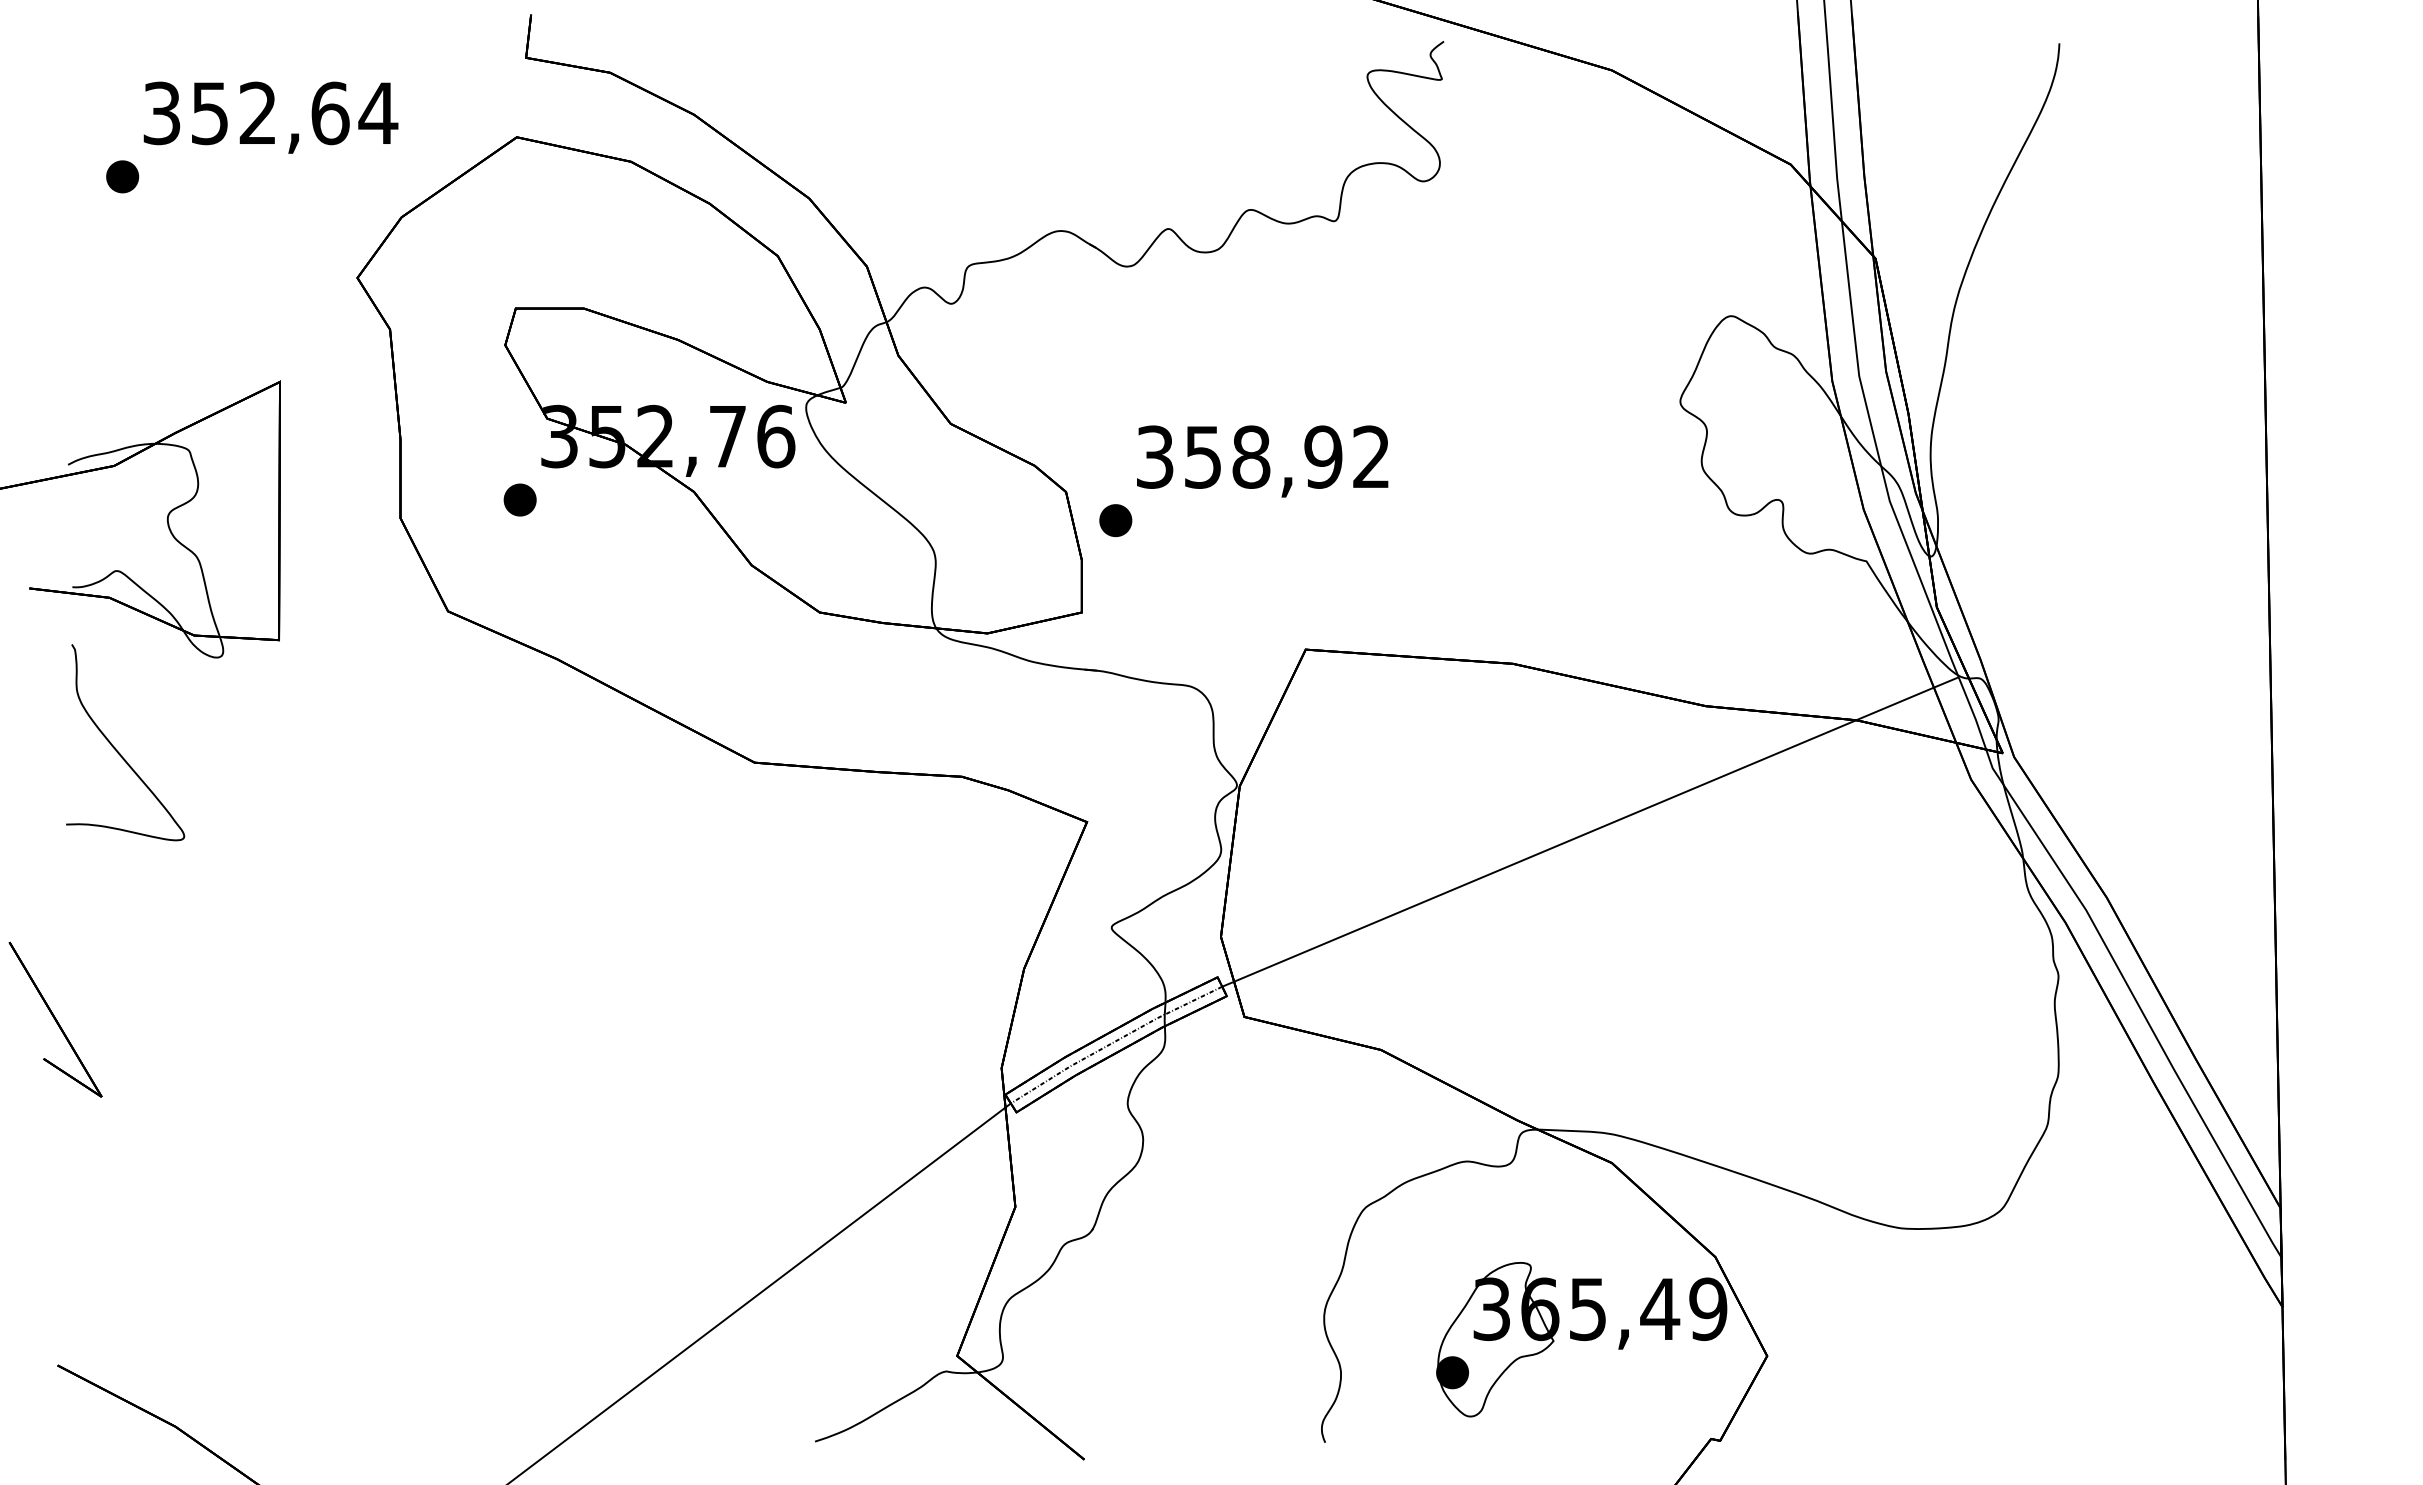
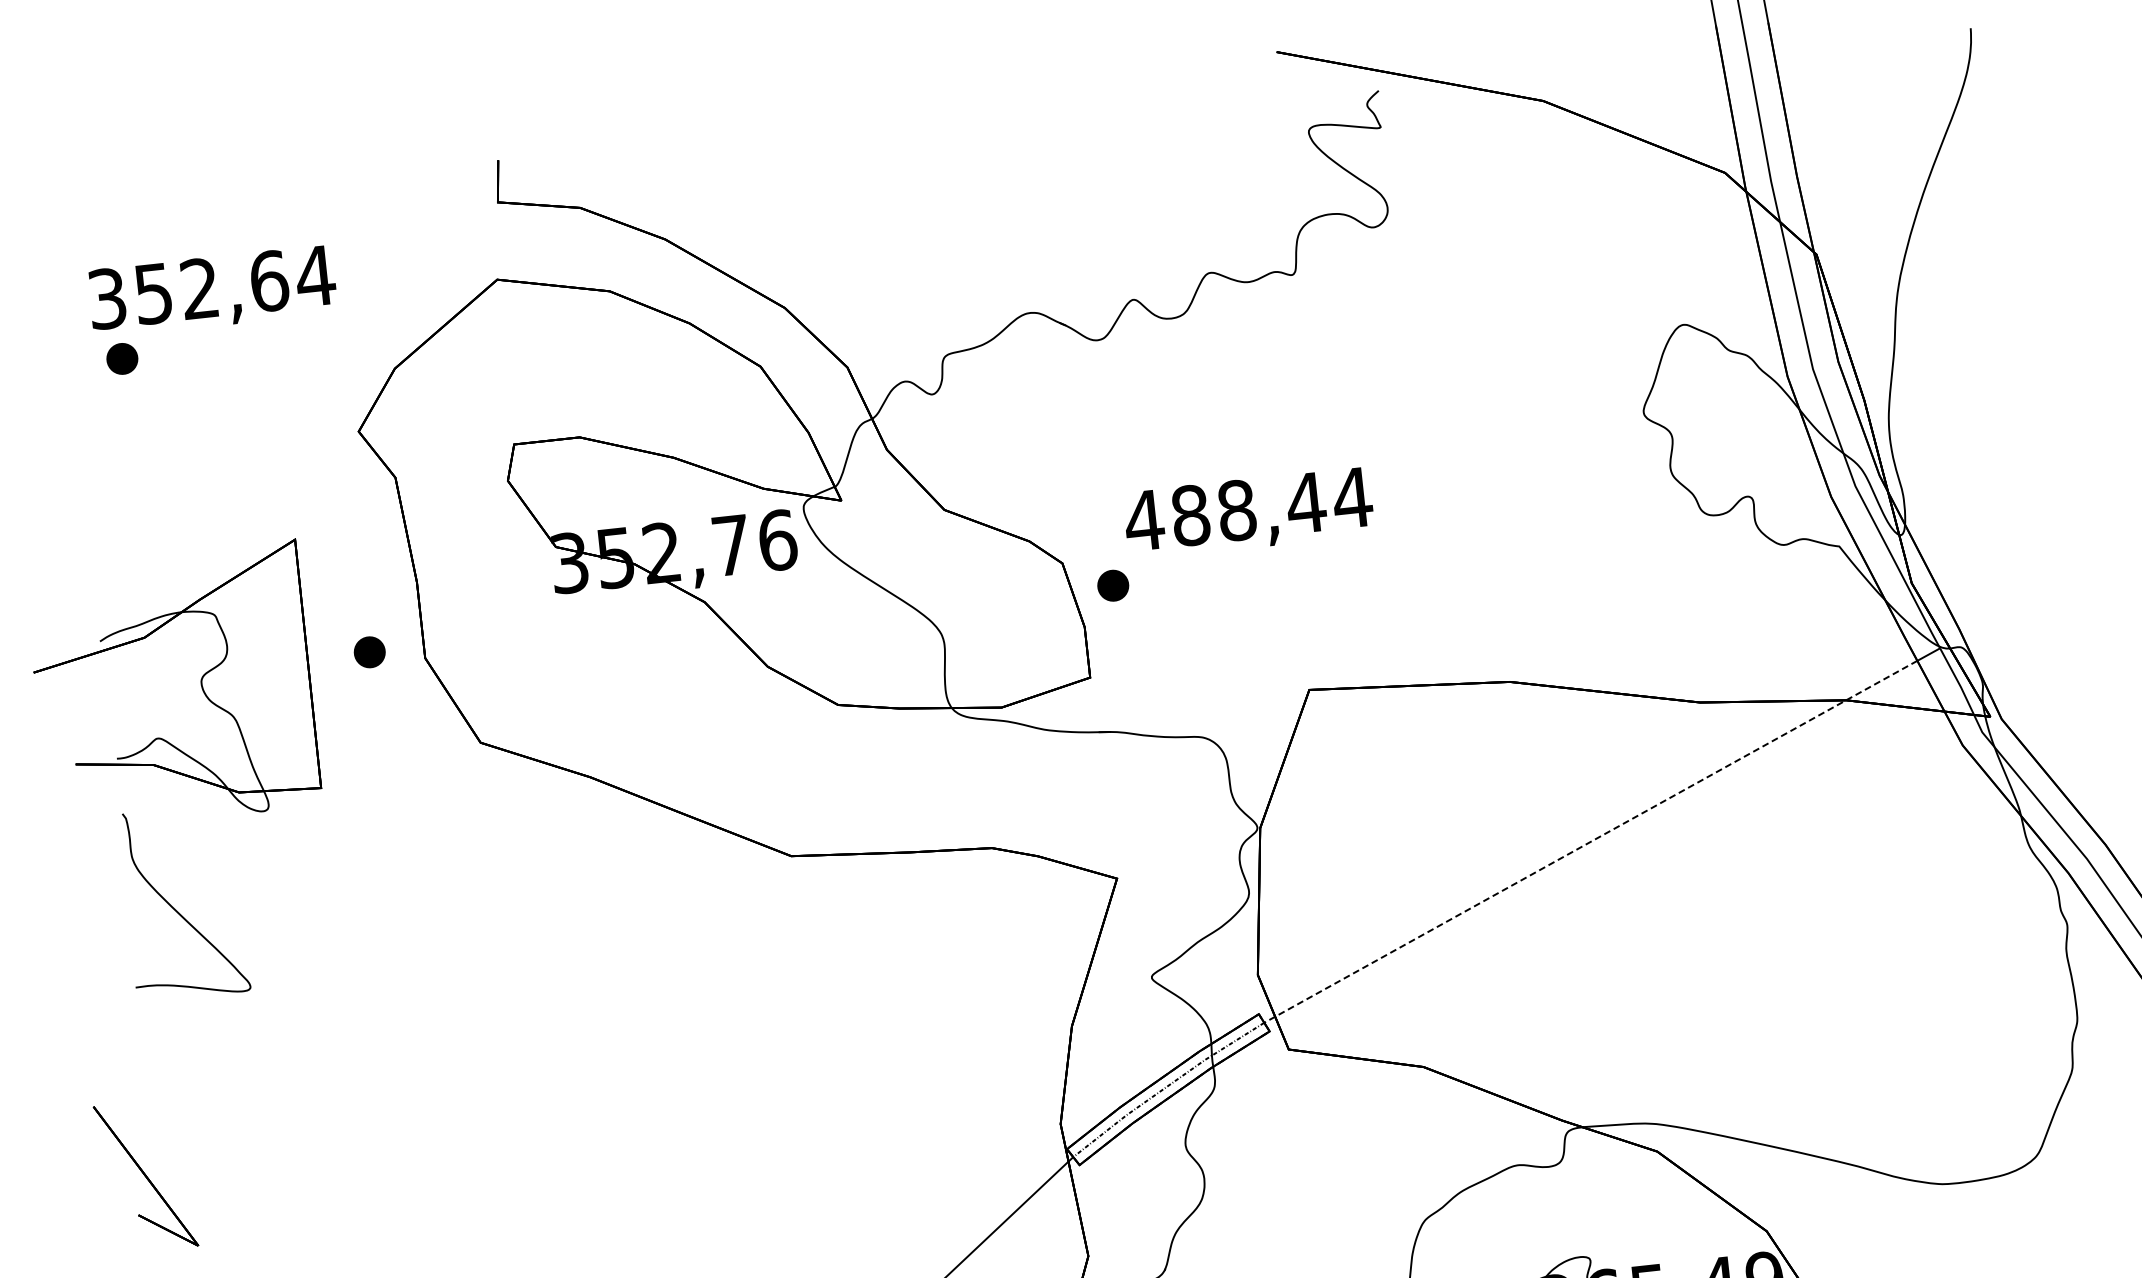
text: (270, 117) -> (212, 291), moved
text: (1263, 456) -> (1248, 508), 358,92 -> 488,44
part: (519, 499) -> (369, 651), moved
line: (1577, 837) -> (1590, 842), solid -> dashed

